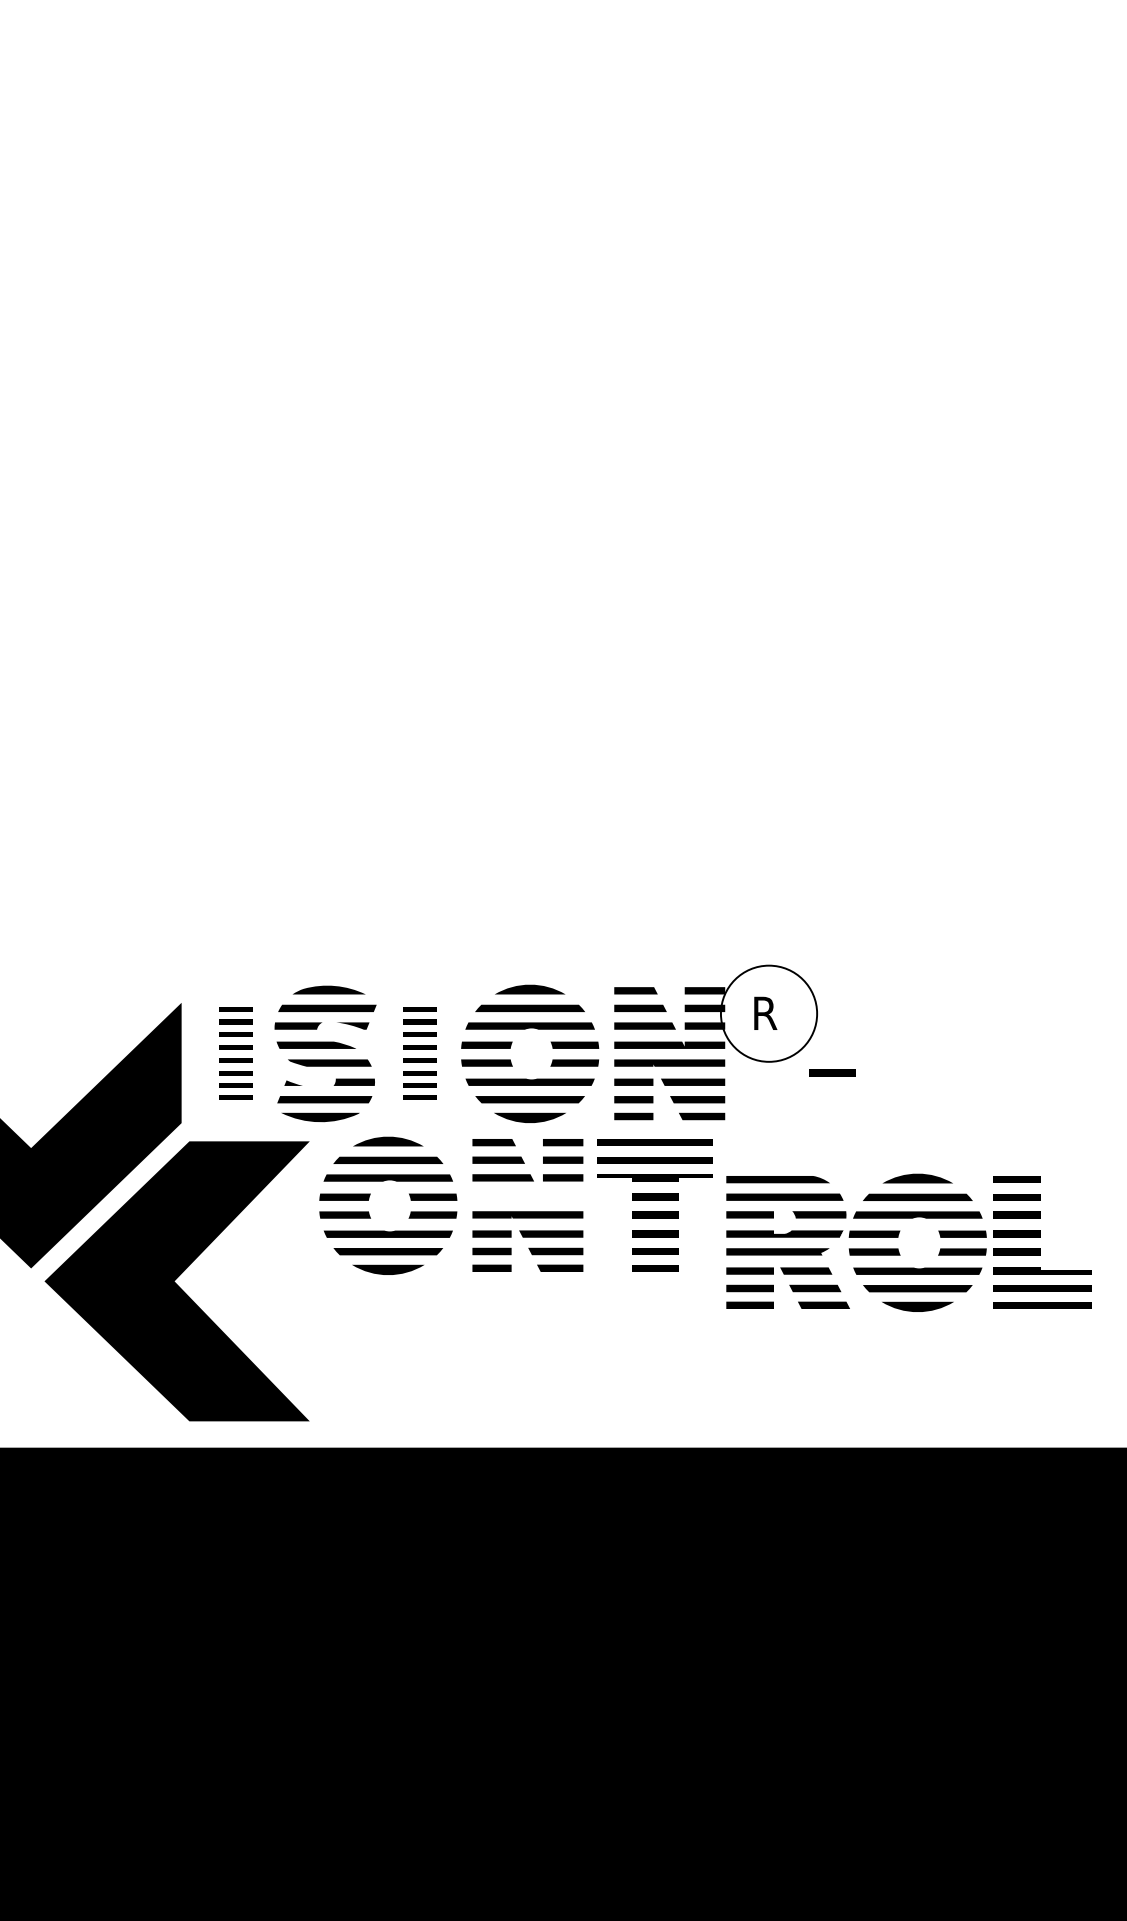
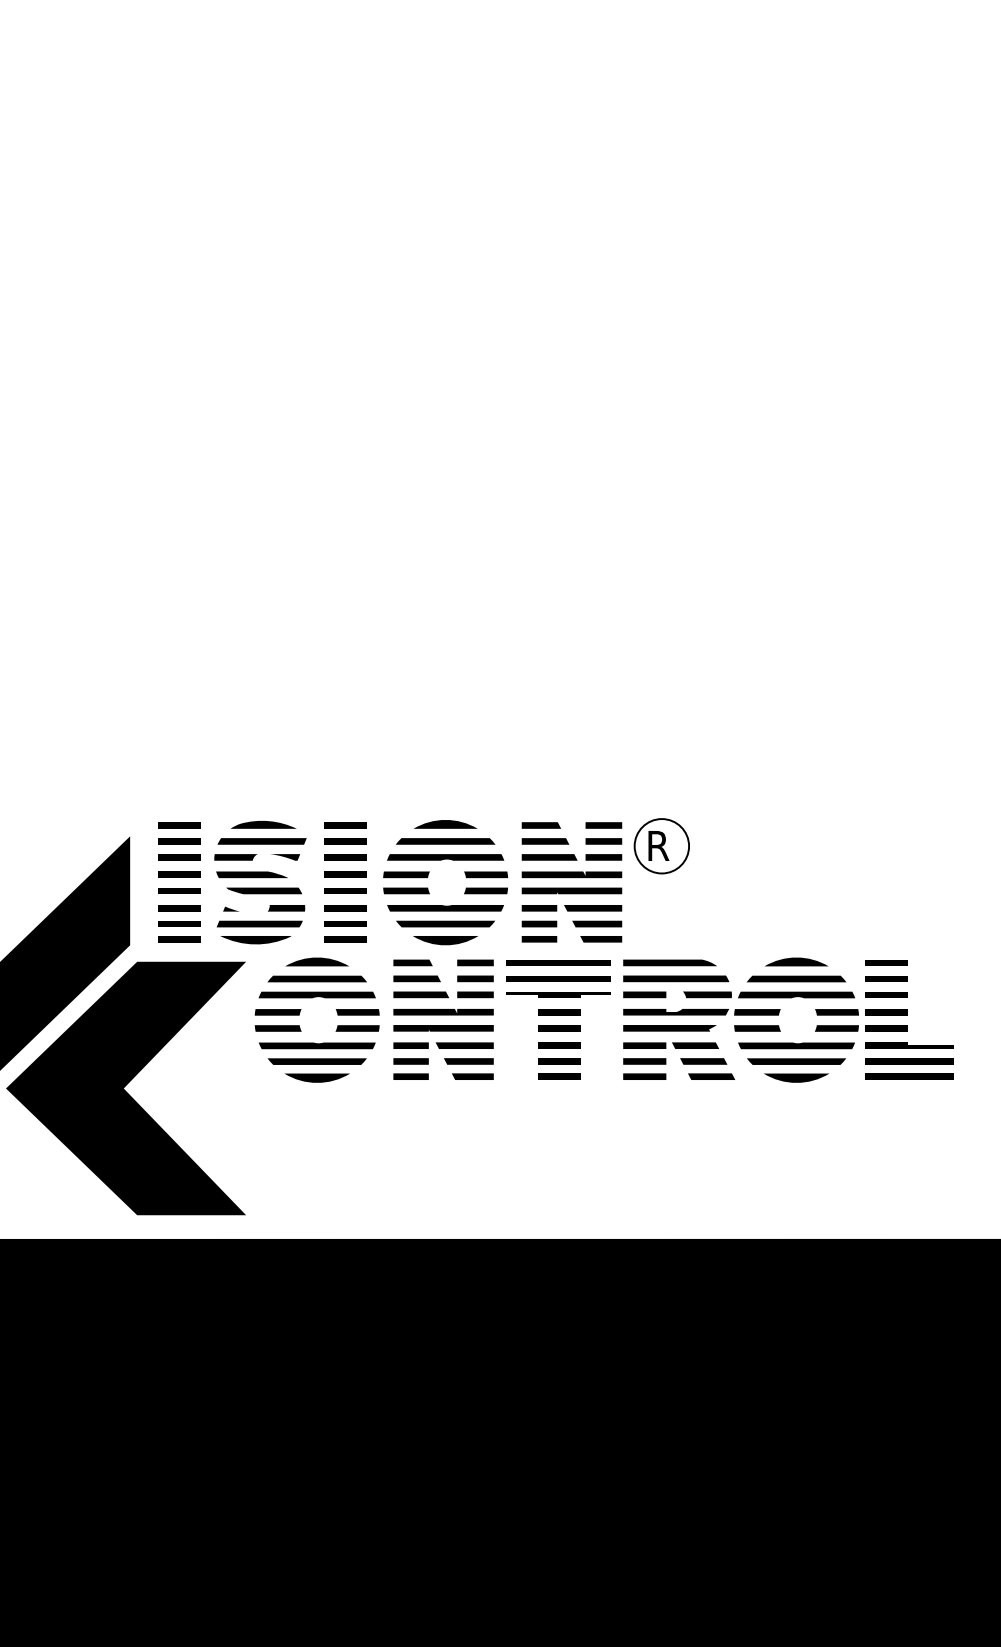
circle: (768, 1013) -> (661, 846), size x0.62
part: (235, 1053) -> (178, 882), size x1.43
part: (419, 1053) -> (345, 882), size x1.43
part: (832, 1072) -> (719, 899), removed
fill: (527, 1196) -> (443, 1011), added
part: (898, 1237) -> (779, 1015), moved

